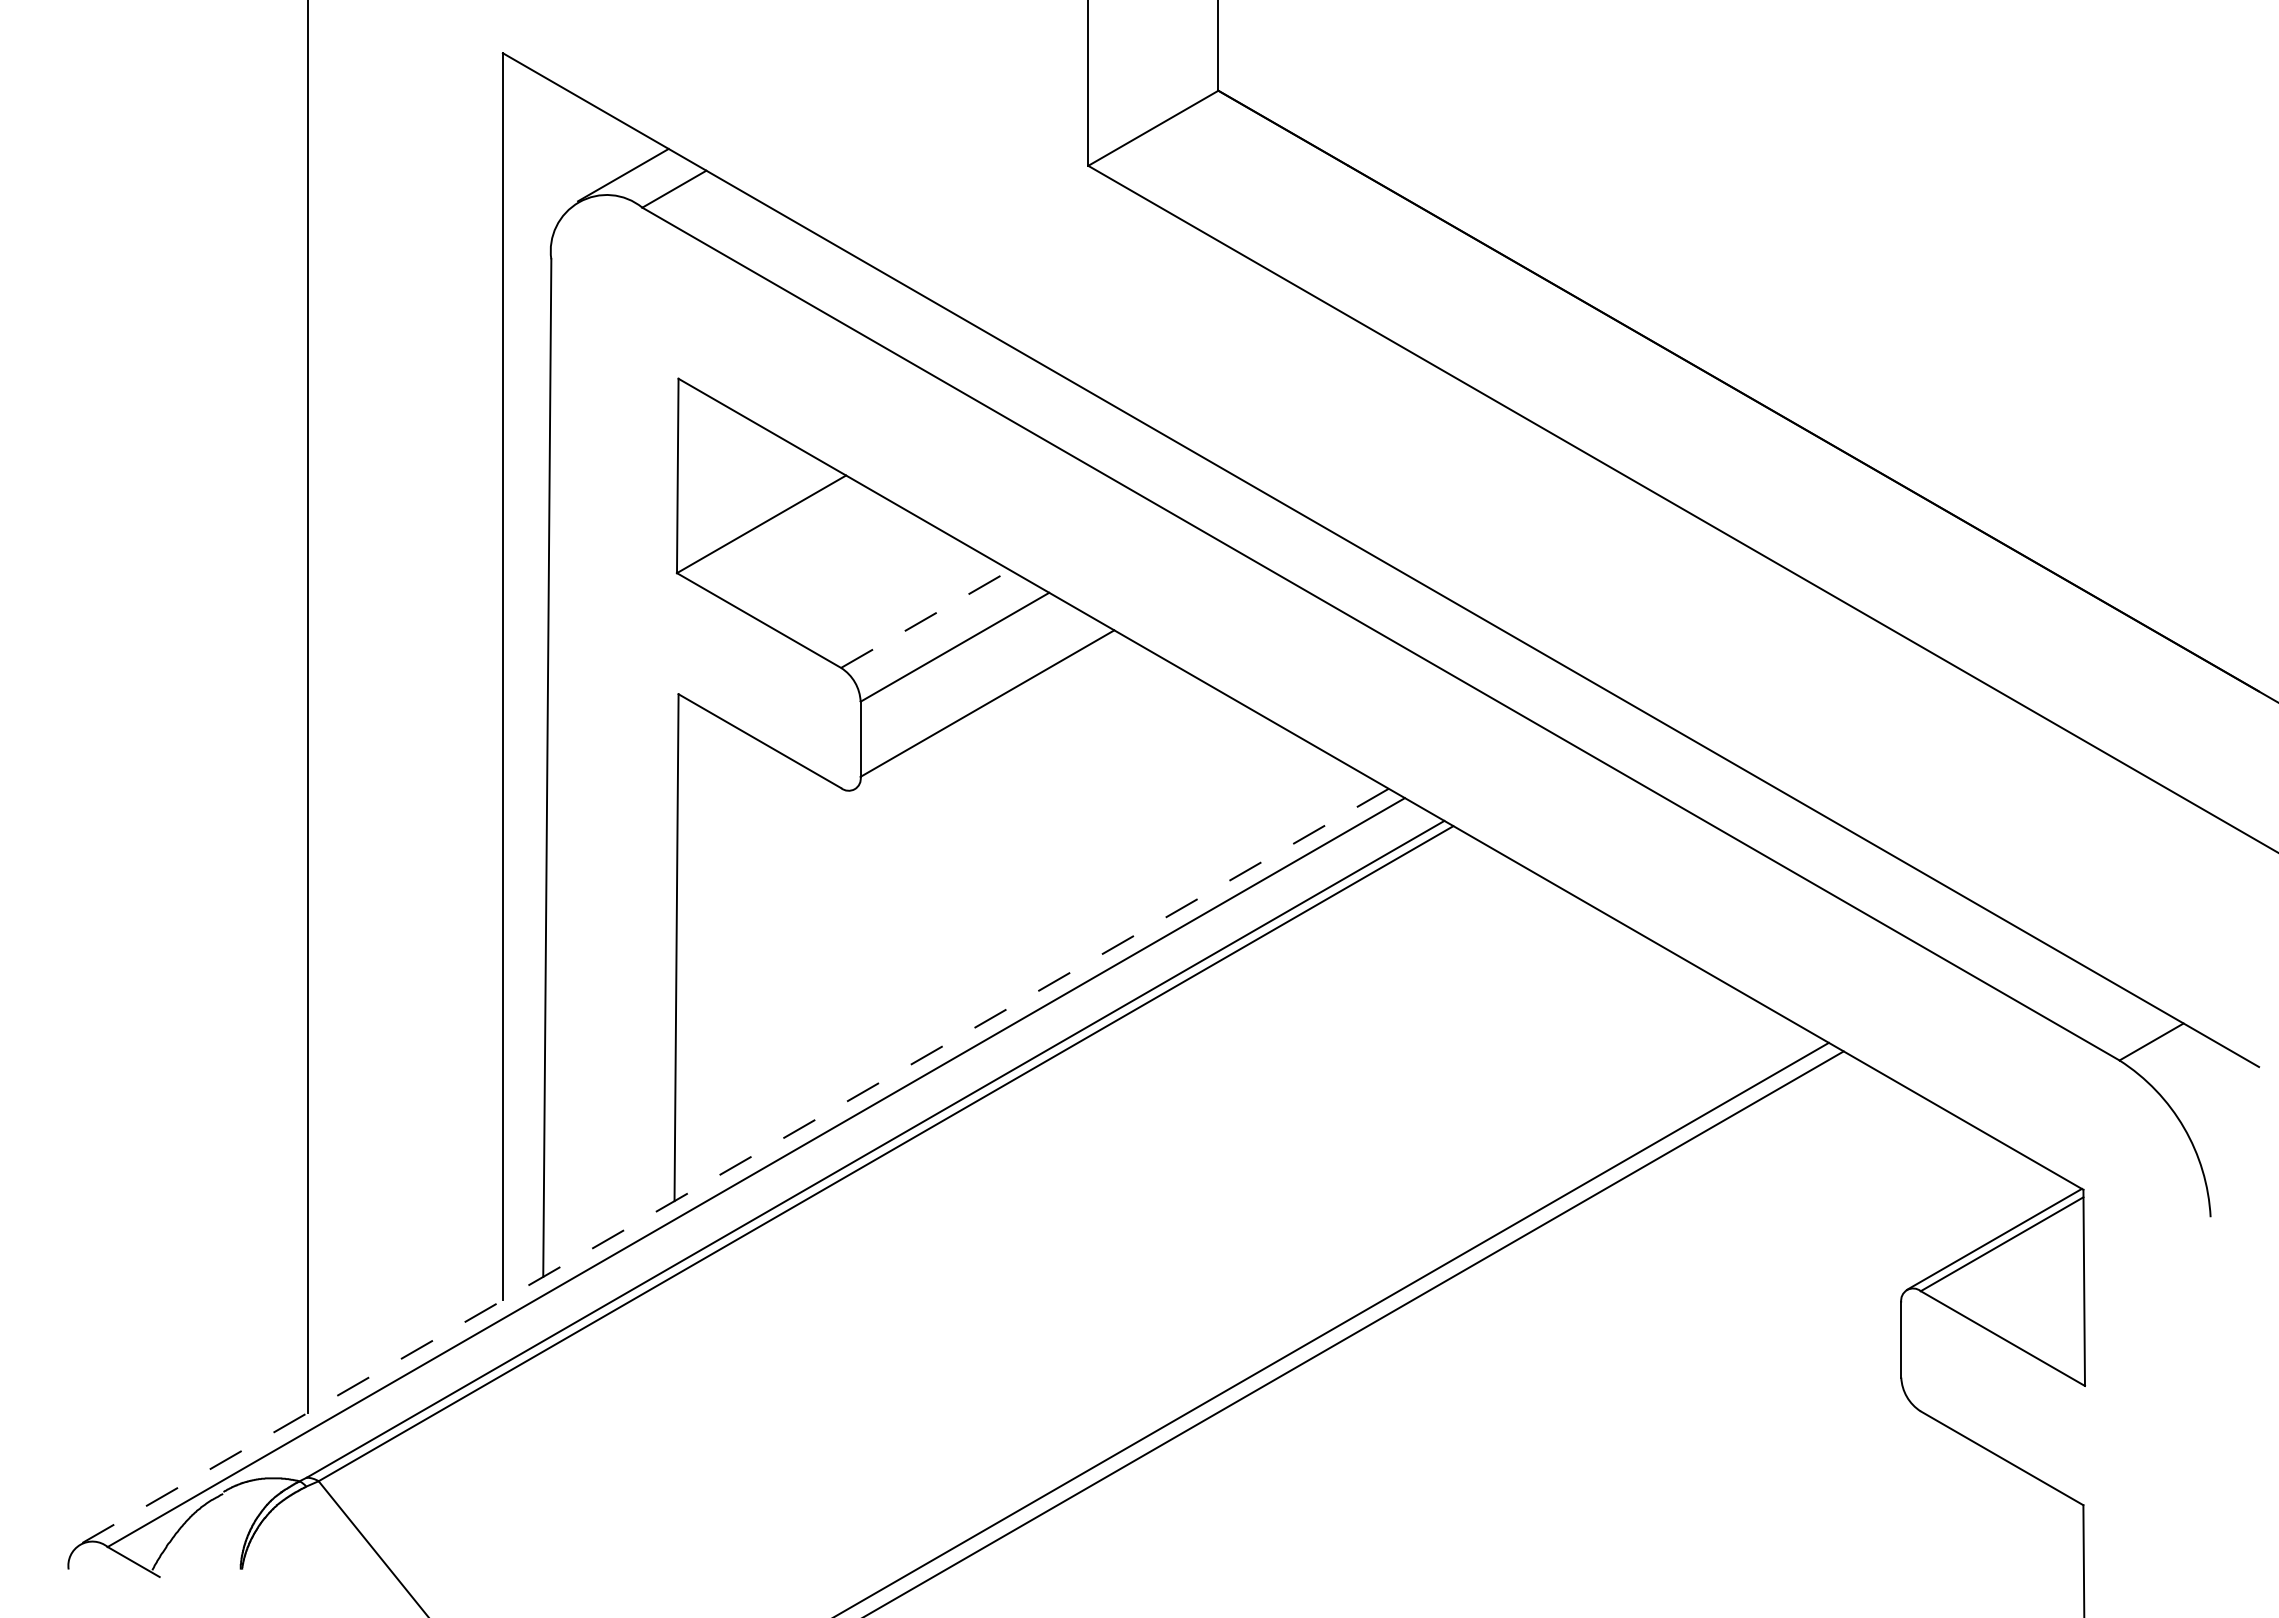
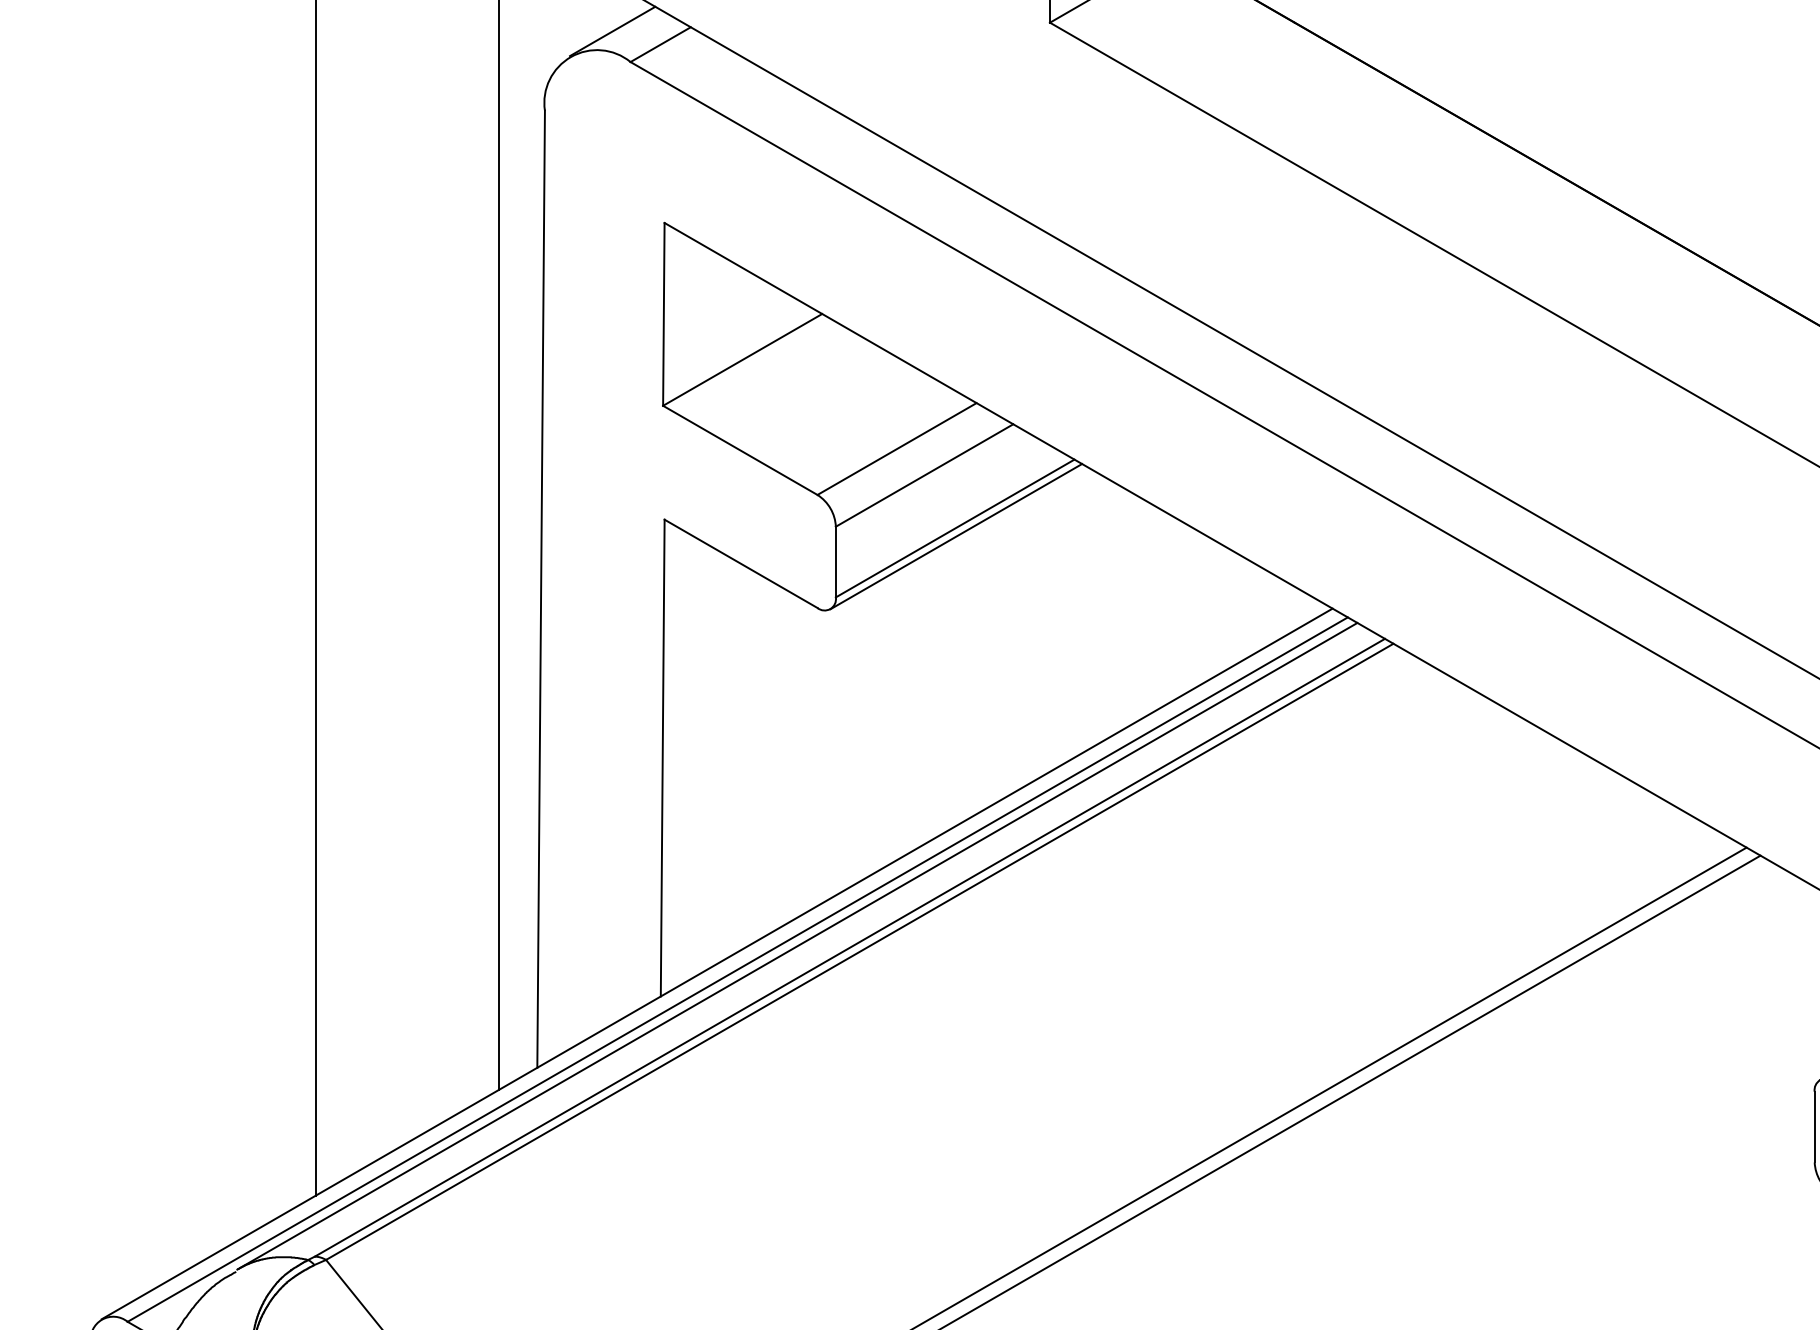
line: (925, 619) -> (896, 449), dashed -> solid
line: (988, 712) -> (956, 536), added
line: (820, 1147) -> (798, 946), added
line: (734, 1166) -> (717, 963), dashed -> solid

